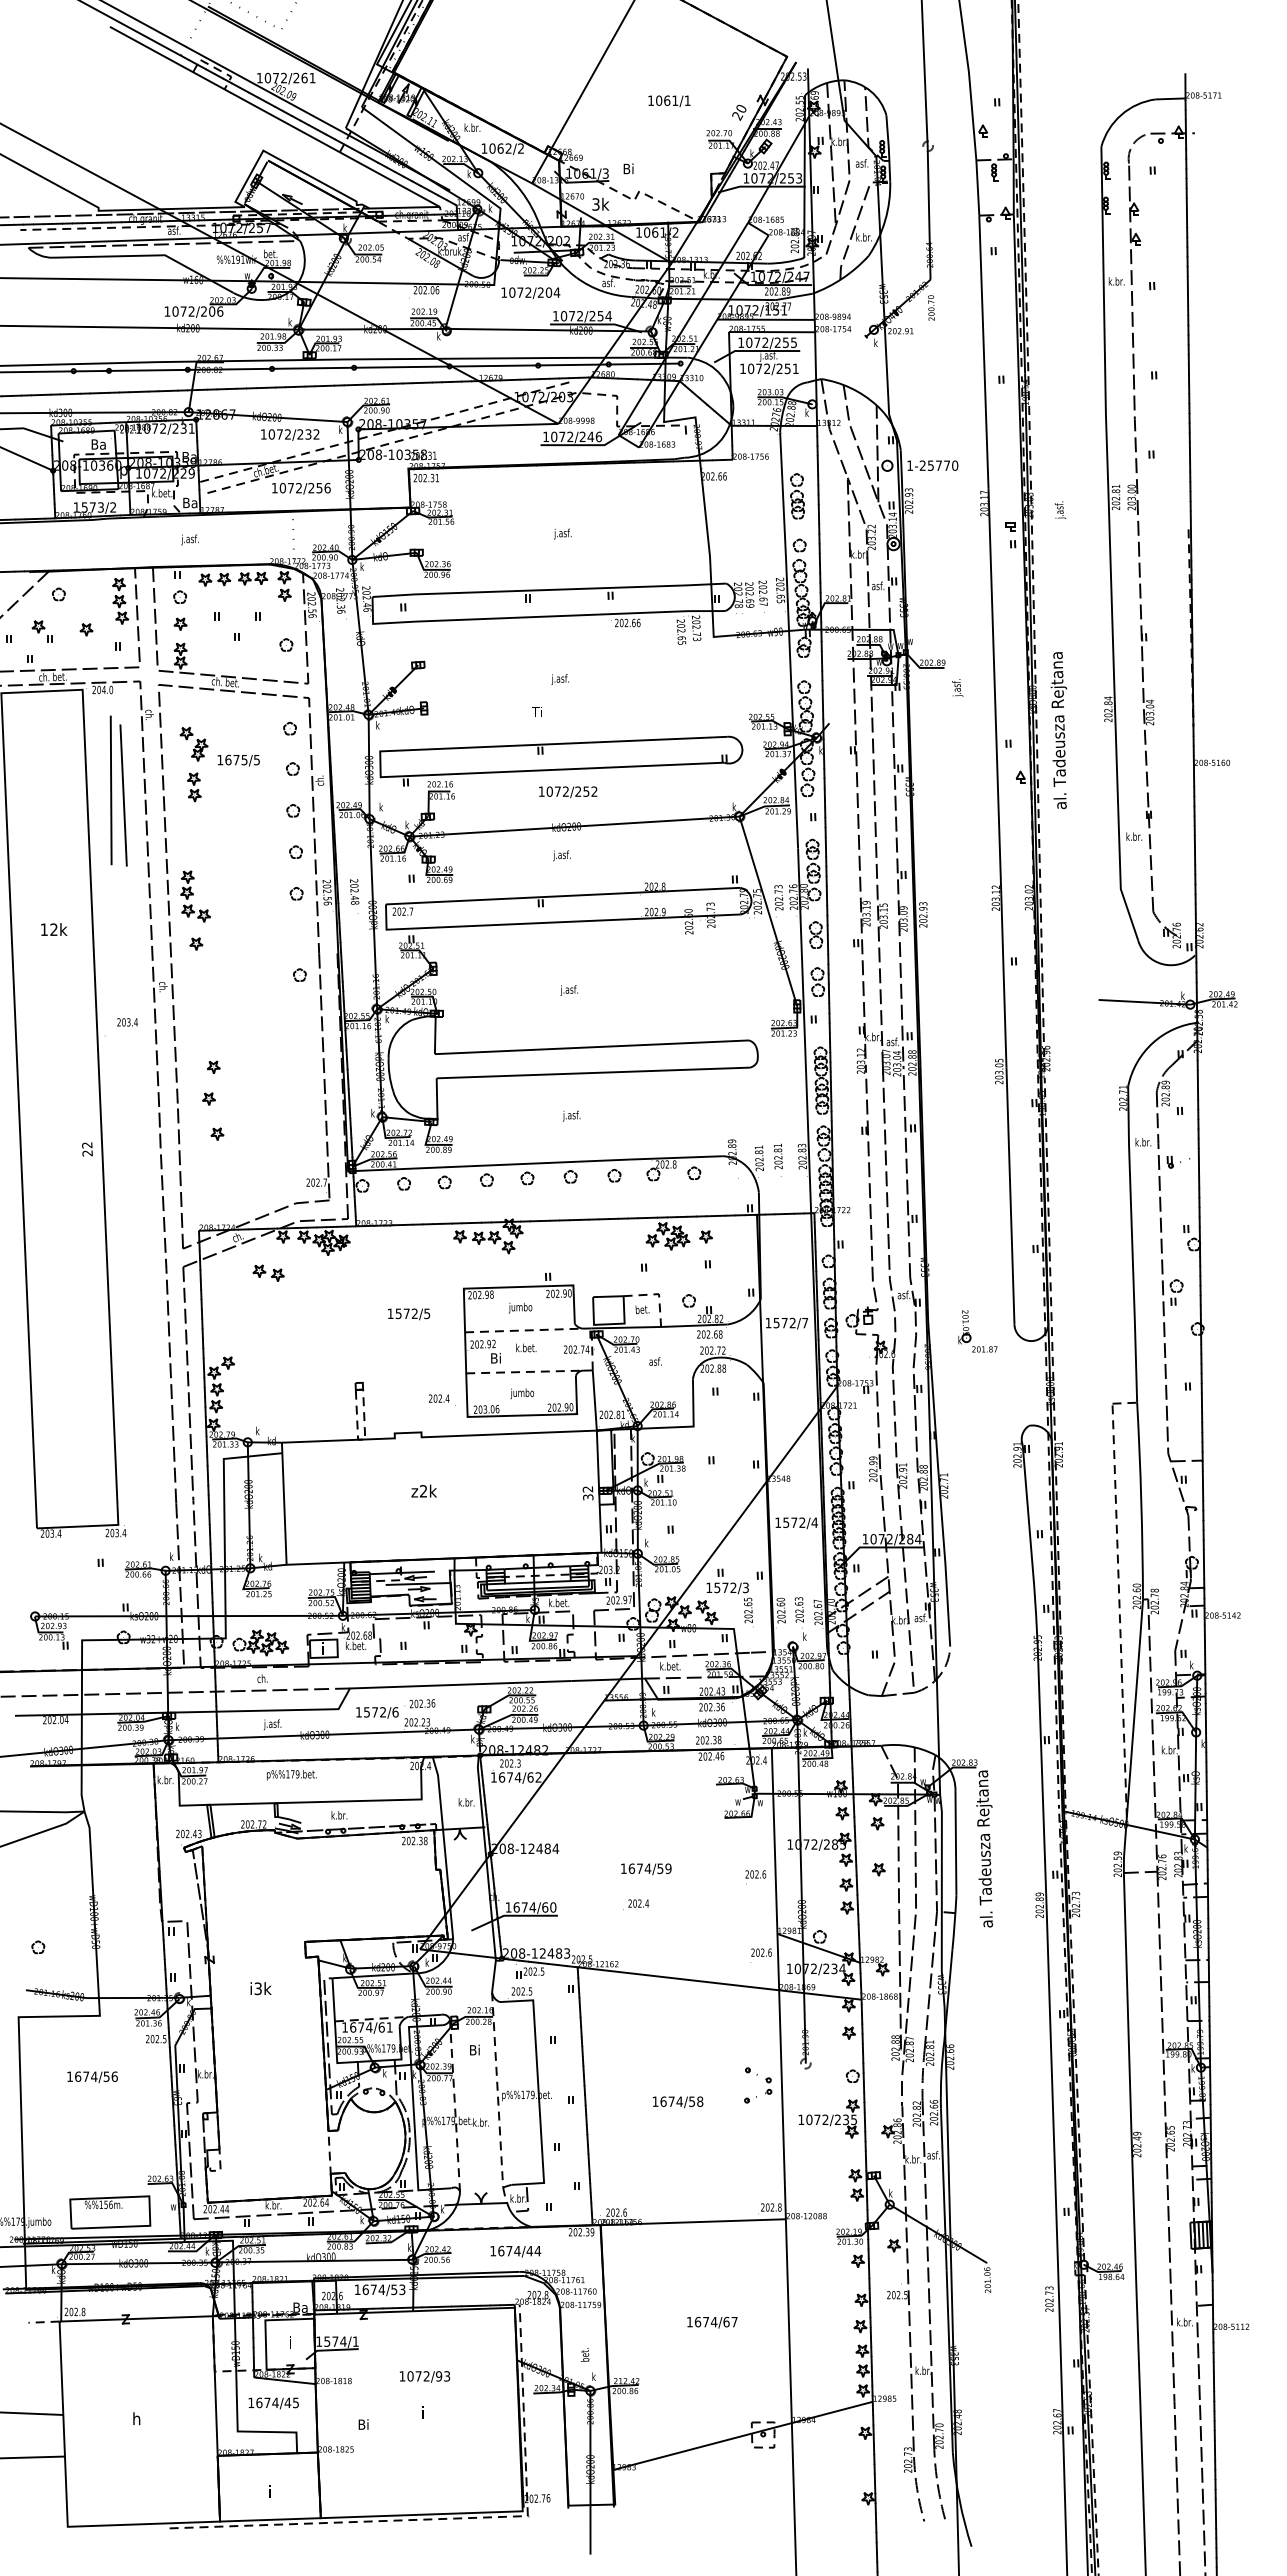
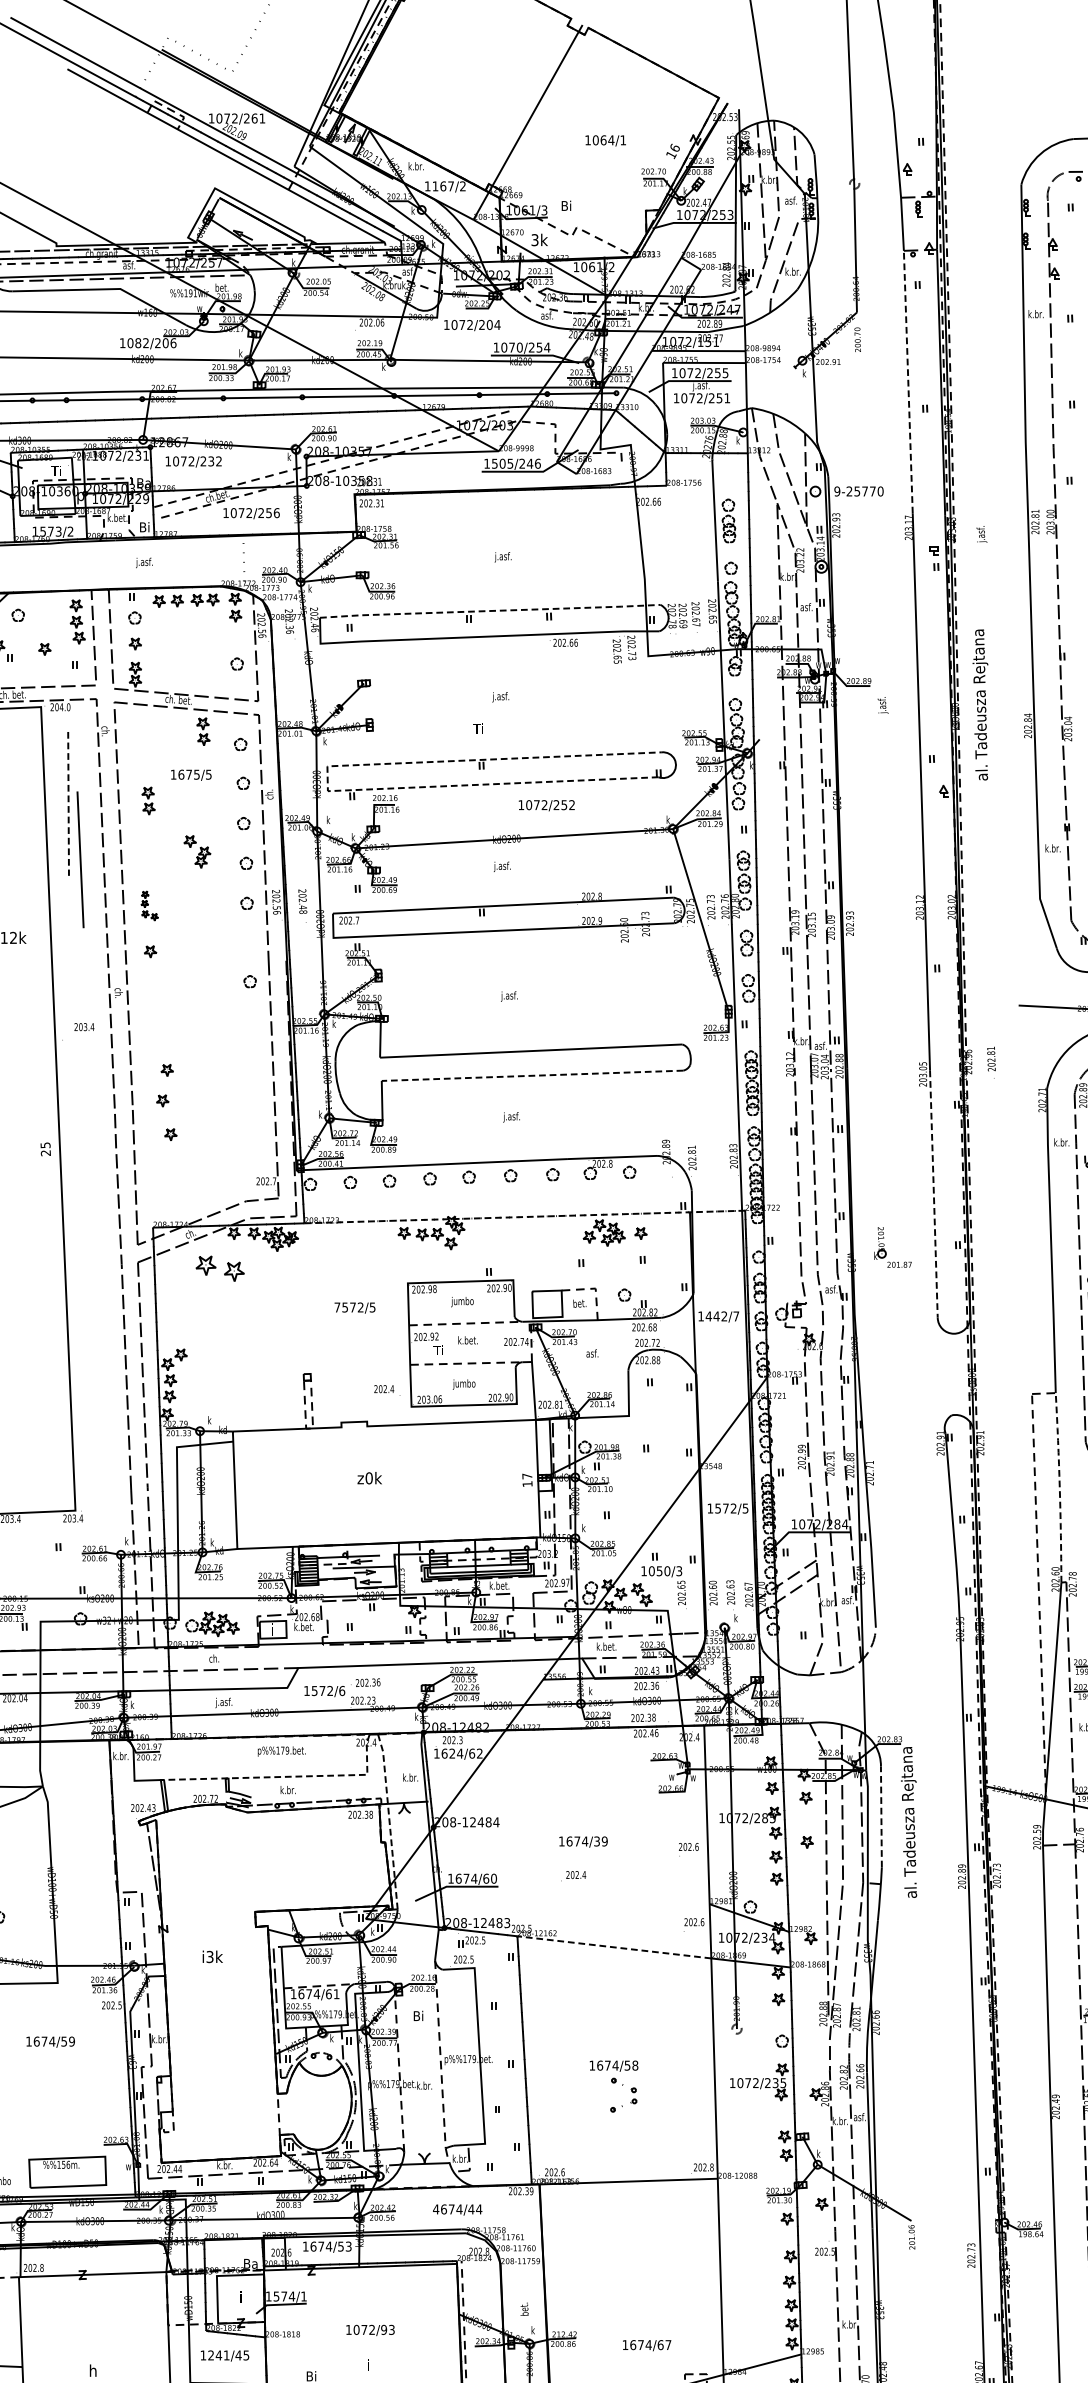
text: (675, 100) -> (611, 140), 1061/1 -> 1064/1
text: (739, 112) -> (673, 151), 20 -> 16
text: (500, 148) -> (443, 186), 1062/2 -> 1167/2
text: (183, 311) -> (138, 343), 1072/206 -> 1082/206
text: (580, 316) -> (520, 347), 1072/254 -> 1070/254
line: (983, 352) -> (907, 382), solid -> dashed
text: (290, 434) -> (193, 461), moved
text: (562, 436) -> (502, 463), 1072/246 -> 1505/246
text: (98, 444) -> (56, 471), Ba -> Ti
text: (910, 465) -> (837, 491), 1-25770 -> 9-25770
text: (190, 502) -> (144, 526), Ba -> Bi
line: (549, 589) -> (490, 610), solid -> dashed
part: (238, 633) -> (191, 652), removed
part: (251, 715) -> (203, 731), added
text: (1058, 730) -> (980, 704), moved
part: (193, 743) -> (196, 851), moved
line: (380, 762) -> (327, 777), solid -> dashed
line: (111, 790) -> (68, 803), solid -> dashed
text: (568, 792) -> (547, 805), moved
line: (123, 795) -> (80, 859), moved
part: (195, 896) -> (149, 905), size x0.6
line: (593, 1072) -> (532, 1075), solid -> dashed
text: (87, 1145) -> (45, 1145), 22 -> 25
text: (777, 1159) -> (990, 1061), moved
line: (1010, 1196) -> (933, 1194), solid -> dashed
line: (584, 1219) -> (524, 1216), solid -> dashed
part: (268, 1272) -> (219, 1267), size x1.6
text: (390, 1313) -> (337, 1307), 1572/5 -> 7572/5
text: (780, 1323) -> (712, 1316), 1572/7 -> 1442/7
part: (970, 1334) -> (885, 1250), moved
text: (495, 1357) -> (438, 1349), Bi -> Ti
text: (423, 1491) -> (369, 1478), z2k -> z0k
text: (587, 1493) -> (526, 1480), 32 -> 17
arc: (1141, 1501) -> (1059, 1488), solid -> dashed
text: (814, 1522) -> (745, 1508), 1572/4 -> 1572/5
text: (725, 1587) -> (659, 1570), 1572/3 -> 1050/3
text: (291, 1775) -> (281, 1751), moved
text: (509, 1777) -> (451, 1753), 1674/62 -> 1624/62
line: (336, 1801) -> (285, 1776), solid -> dashed
line: (955, 1842) -> (880, 1816), solid -> dashed
line: (444, 1846) -> (389, 1820), solid -> dashed
text: (660, 1868) -> (597, 1841), 1674/59 -> 1674/39
line: (677, 1978) -> (613, 1947), solid -> dashed
text: (114, 2076) -> (71, 2041), 1674/56 -> 1674/59
part: (766, 2082) -> (631, 2092), moved
text: (492, 2251) -> (435, 2209), 1674/44 -> 4674/44
text: (712, 2322) -> (647, 2345), moved
text: (267, 2402) -> (218, 2355), 1674/45 -> 1241/45

